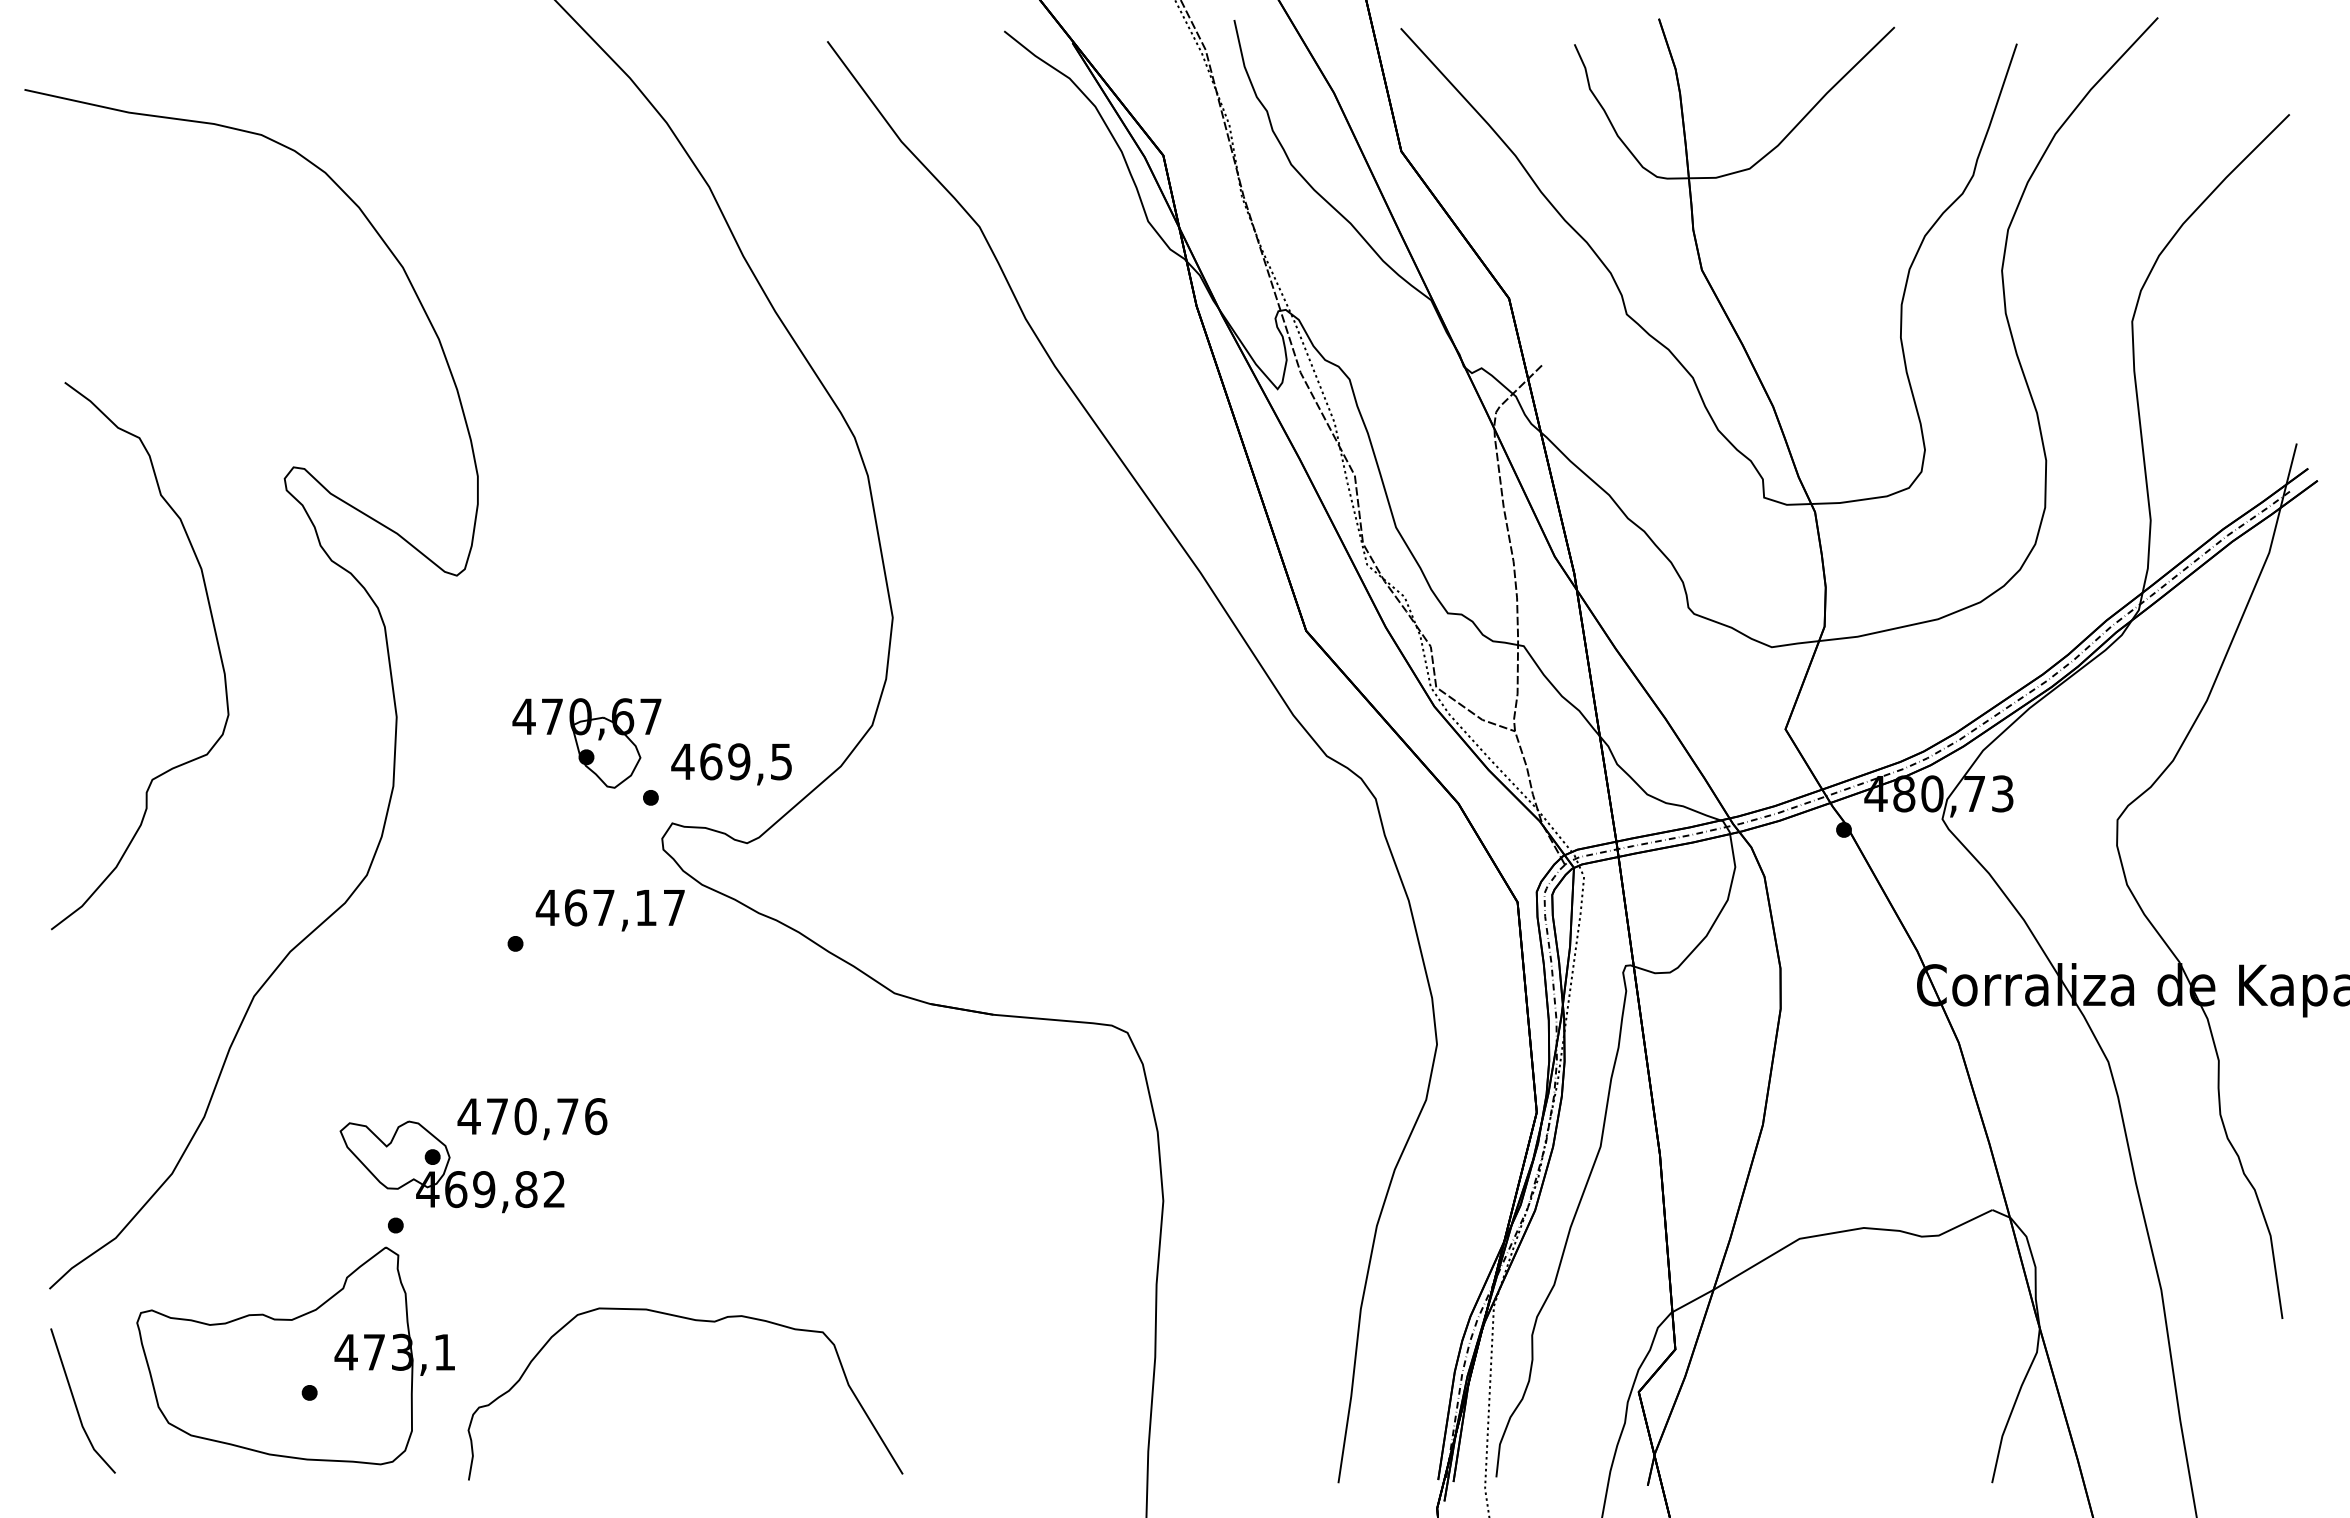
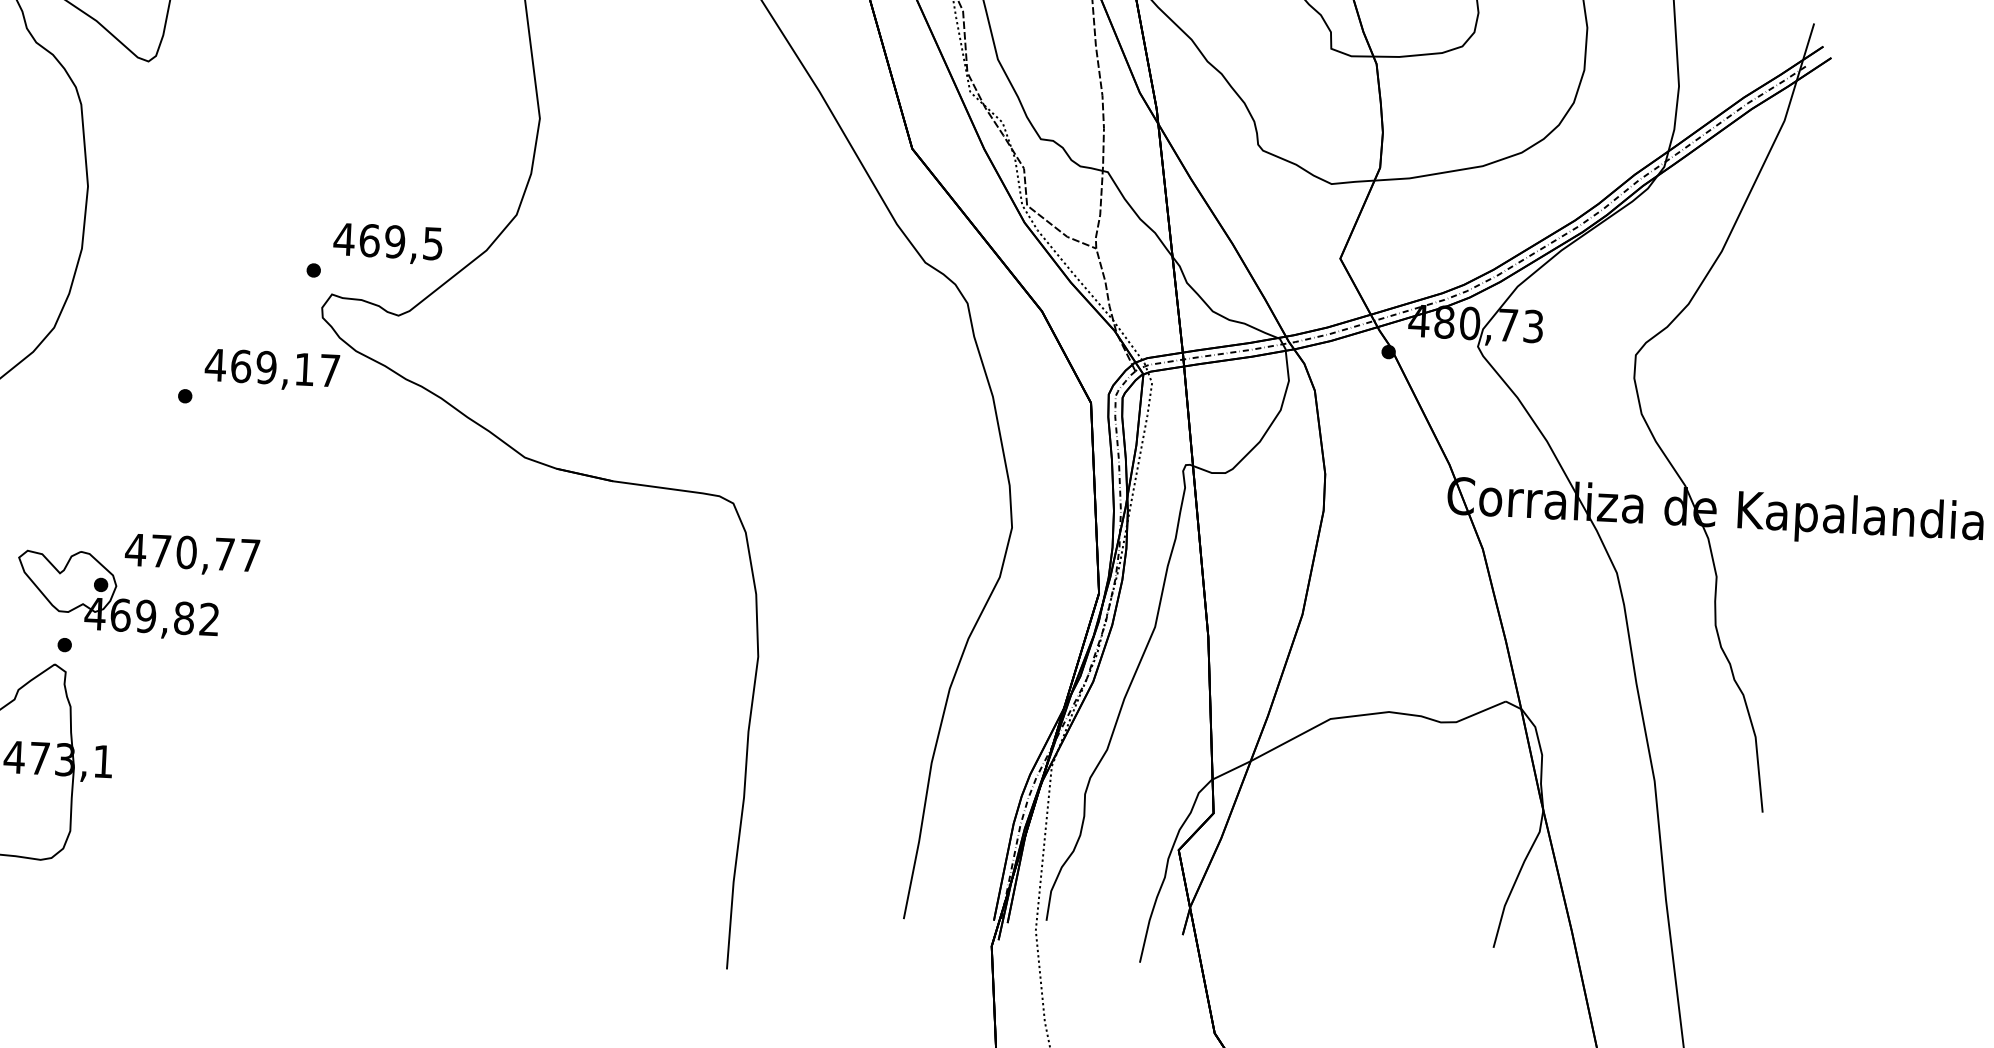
part: (586, 743) -> (258, 218), removed
text: (603, 907) -> (266, 367), 467,17 -> 469,17
text: (596, 1116) -> (250, 555), 470,76 -> 470,77
curve: (696, 1321) -> (331, 744), removed

